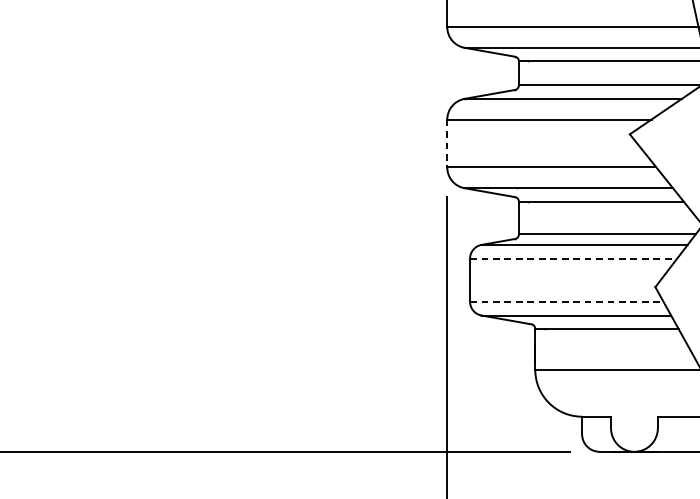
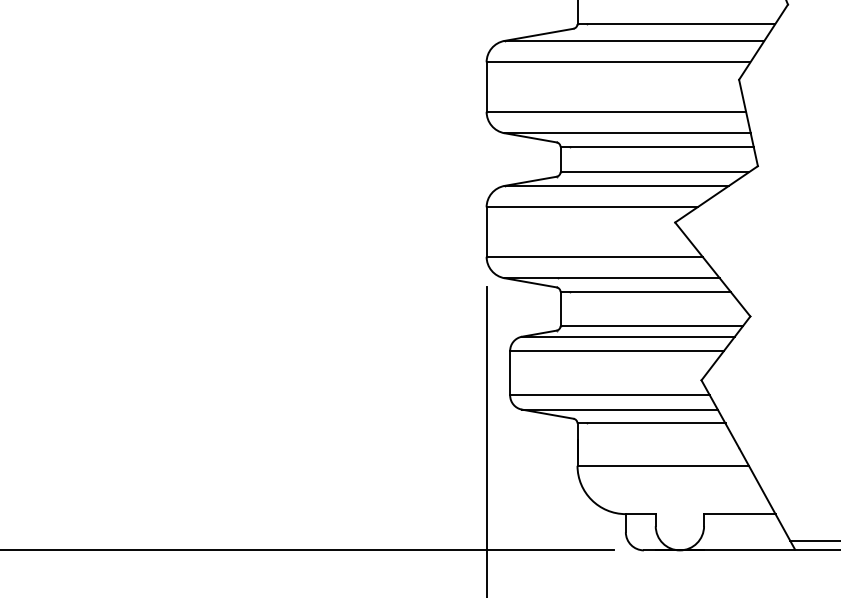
line: (447, 143) -> (486, 232), dashed -> solid
line: (574, 258) -> (617, 350), dashed -> solid
line: (566, 301) -> (609, 395), dashed -> solid

